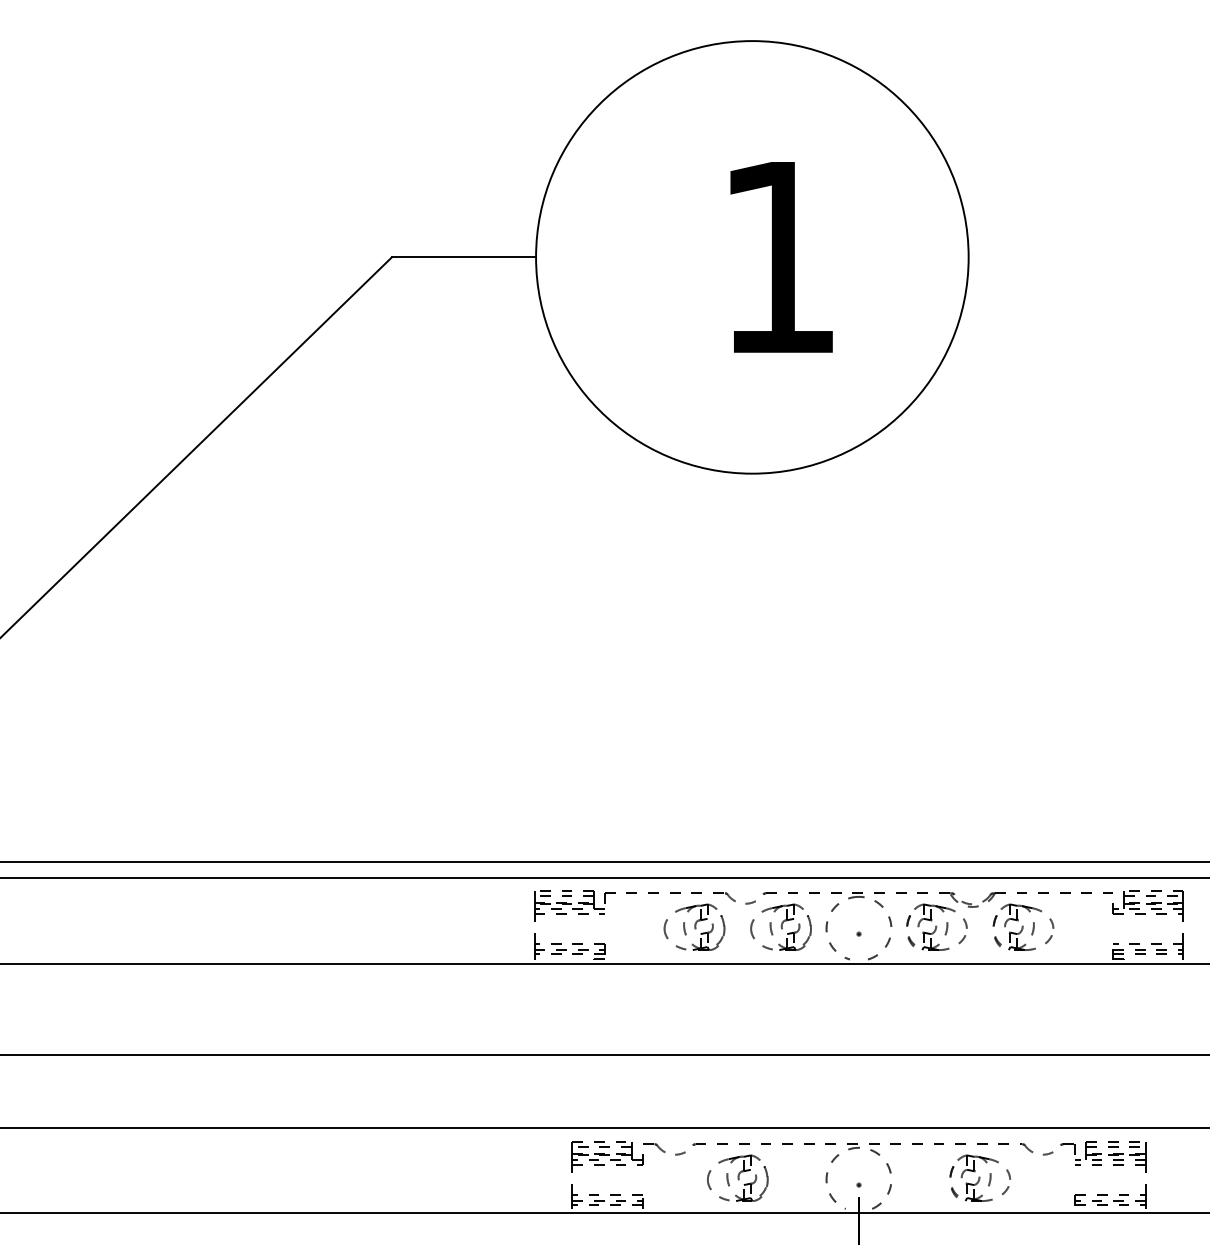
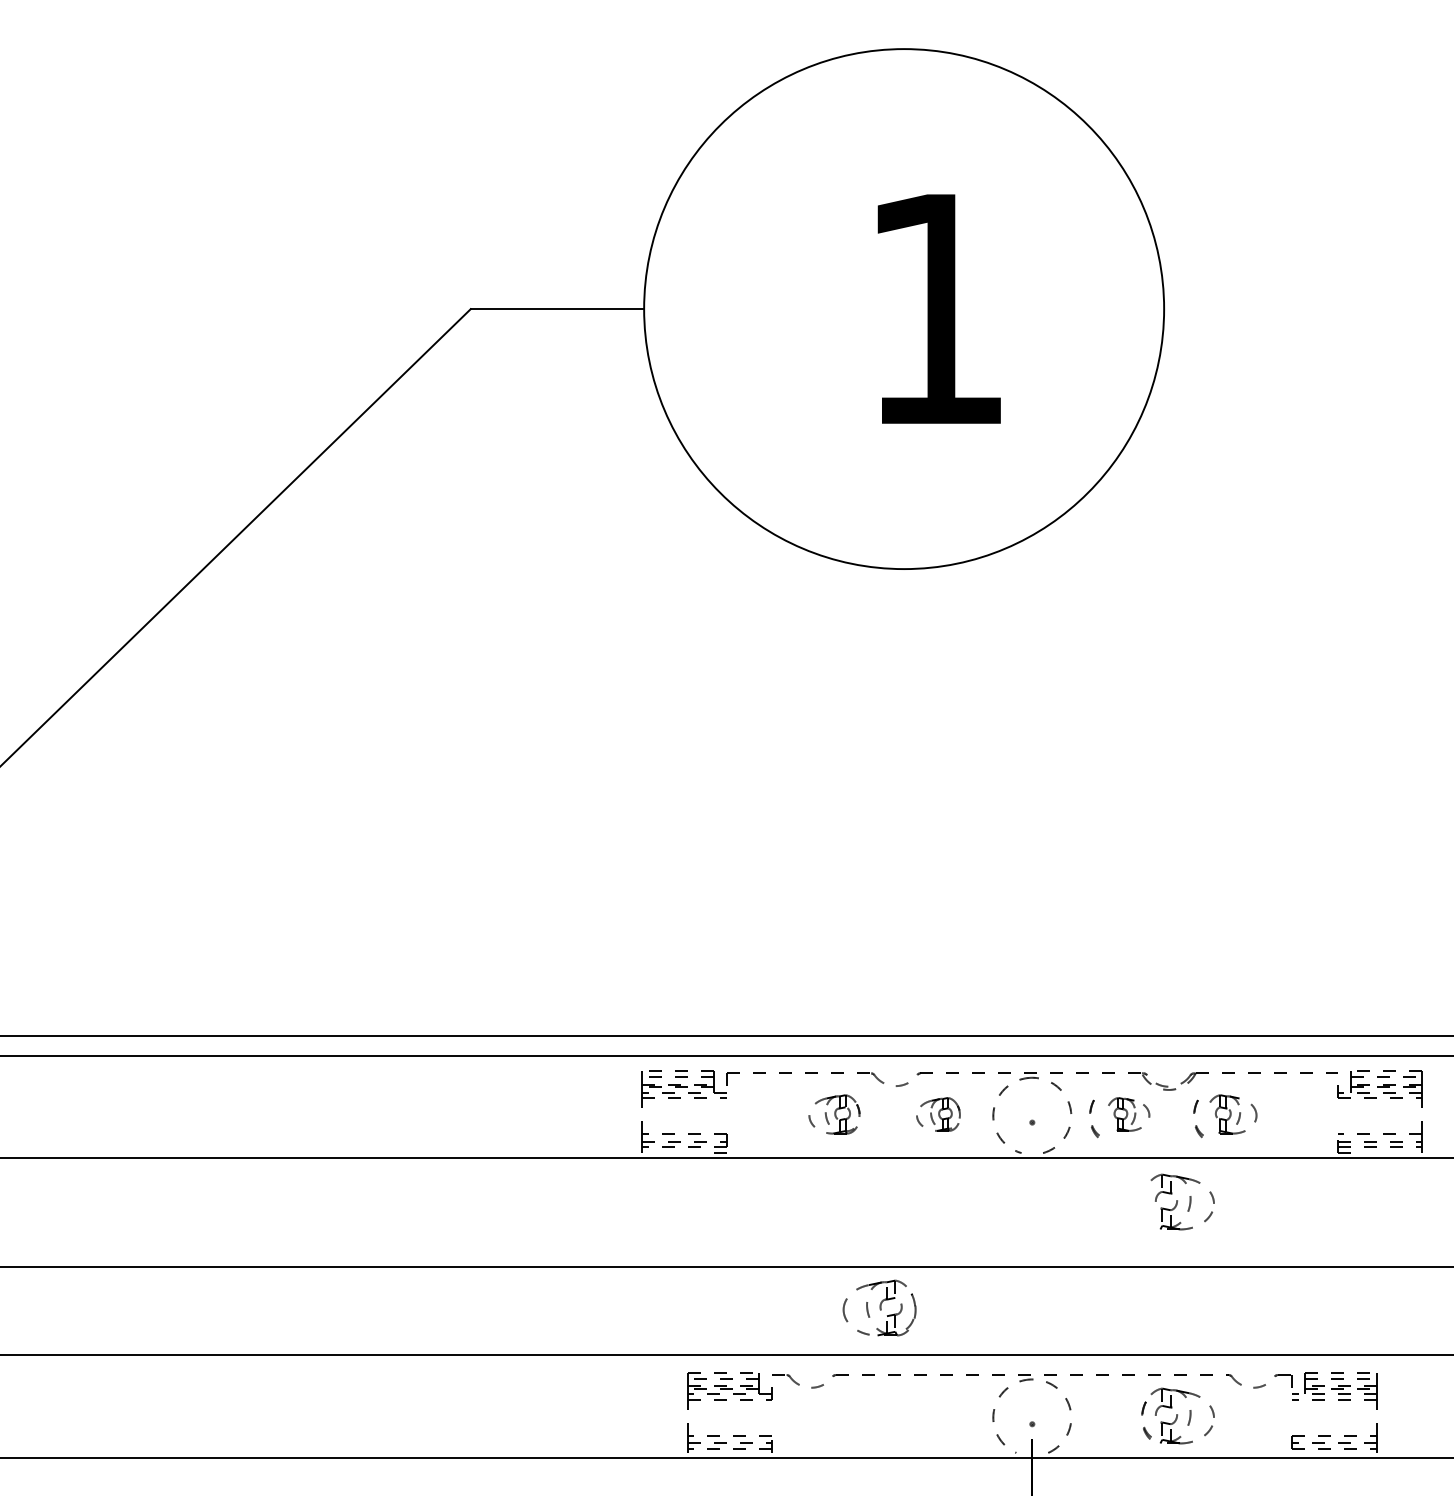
part: (694, 927) -> (834, 1114), size x0.7
part: (780, 927) -> (938, 1114), size x0.6
part: (940, 927) -> (1130, 1114), size x0.6
part: (1027, 927) -> (1234, 1114), size x0.7
part: (983, 999) -> (1182, 1201), added
part: (737, 1177) -> (879, 1307), moved

